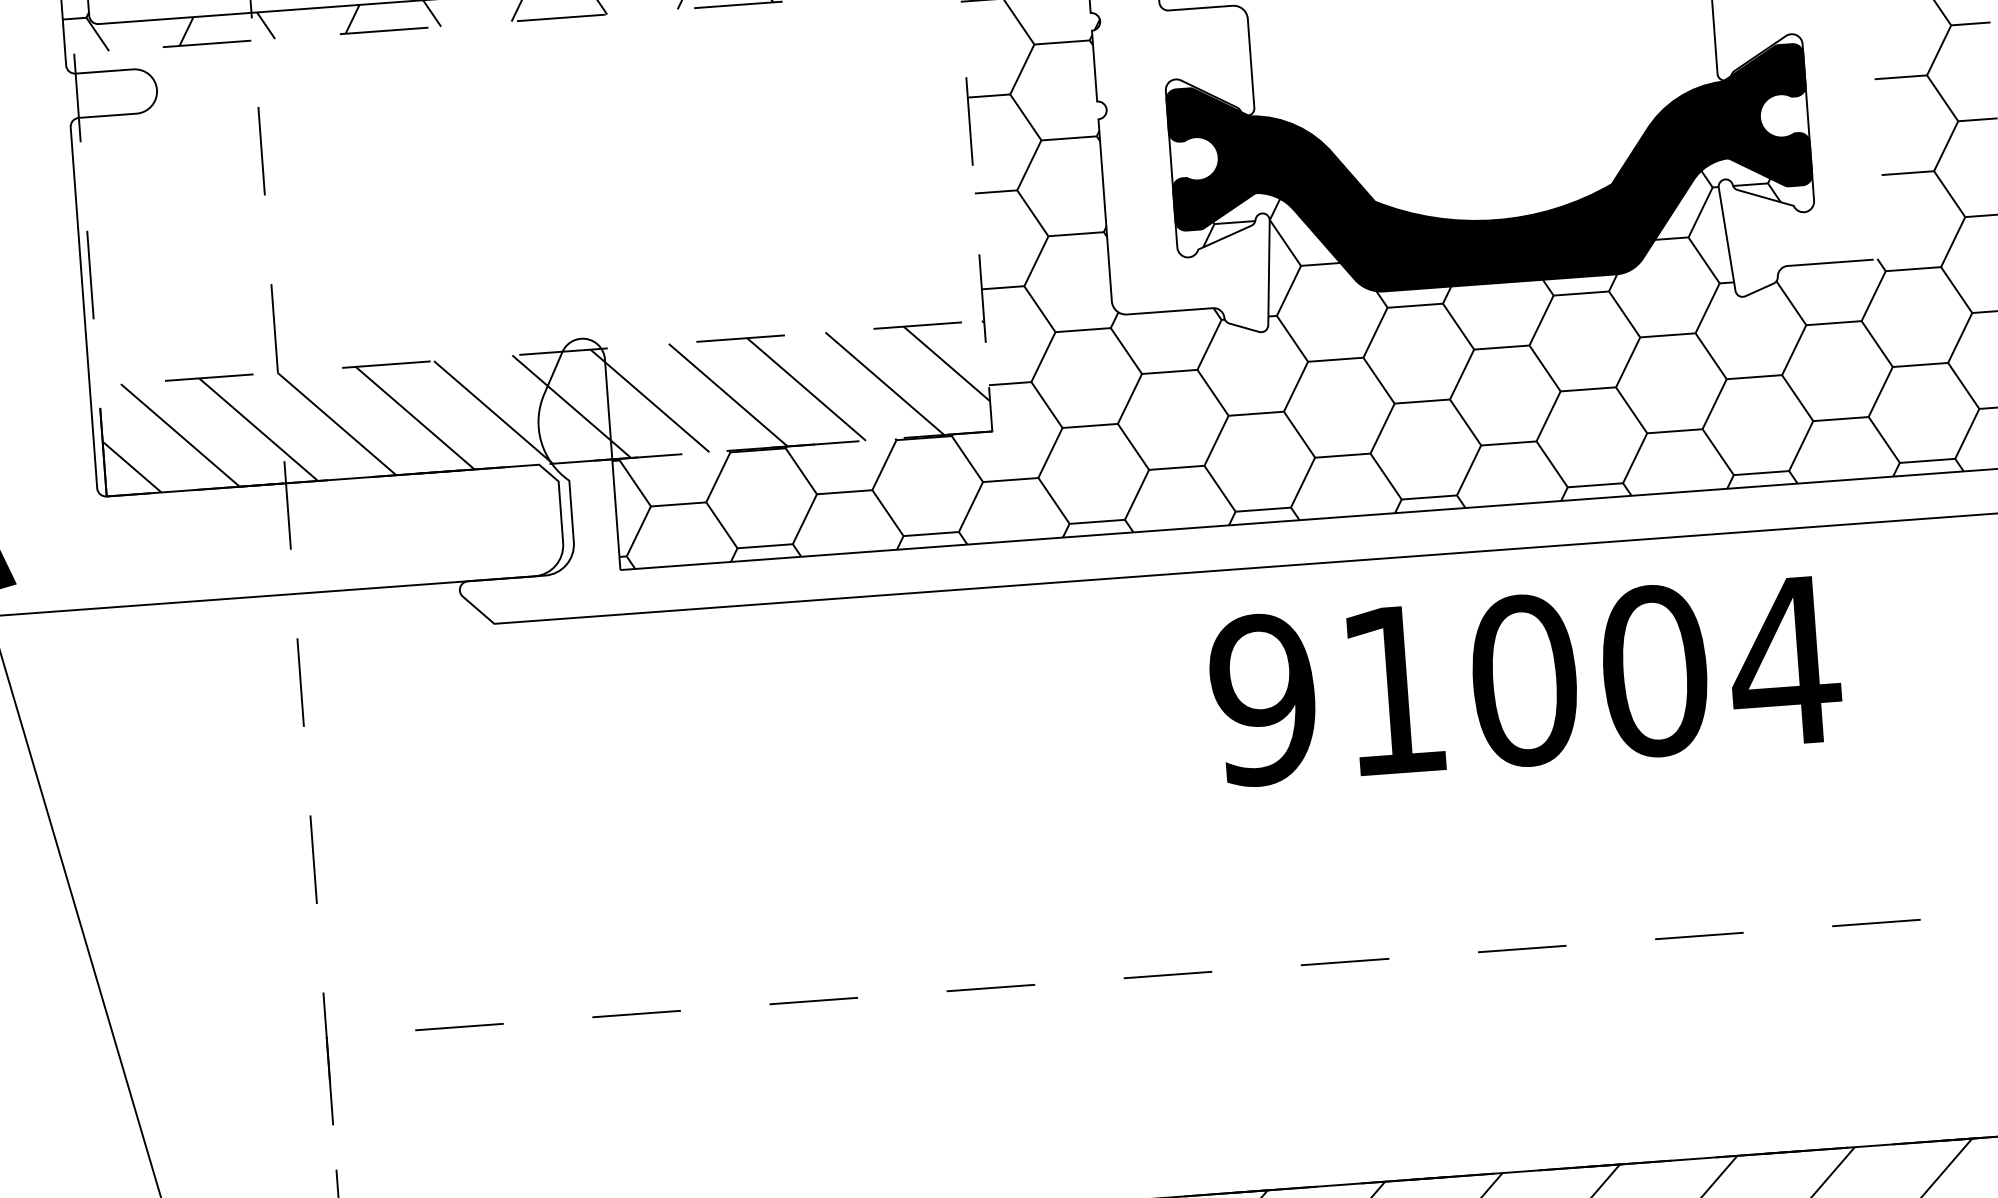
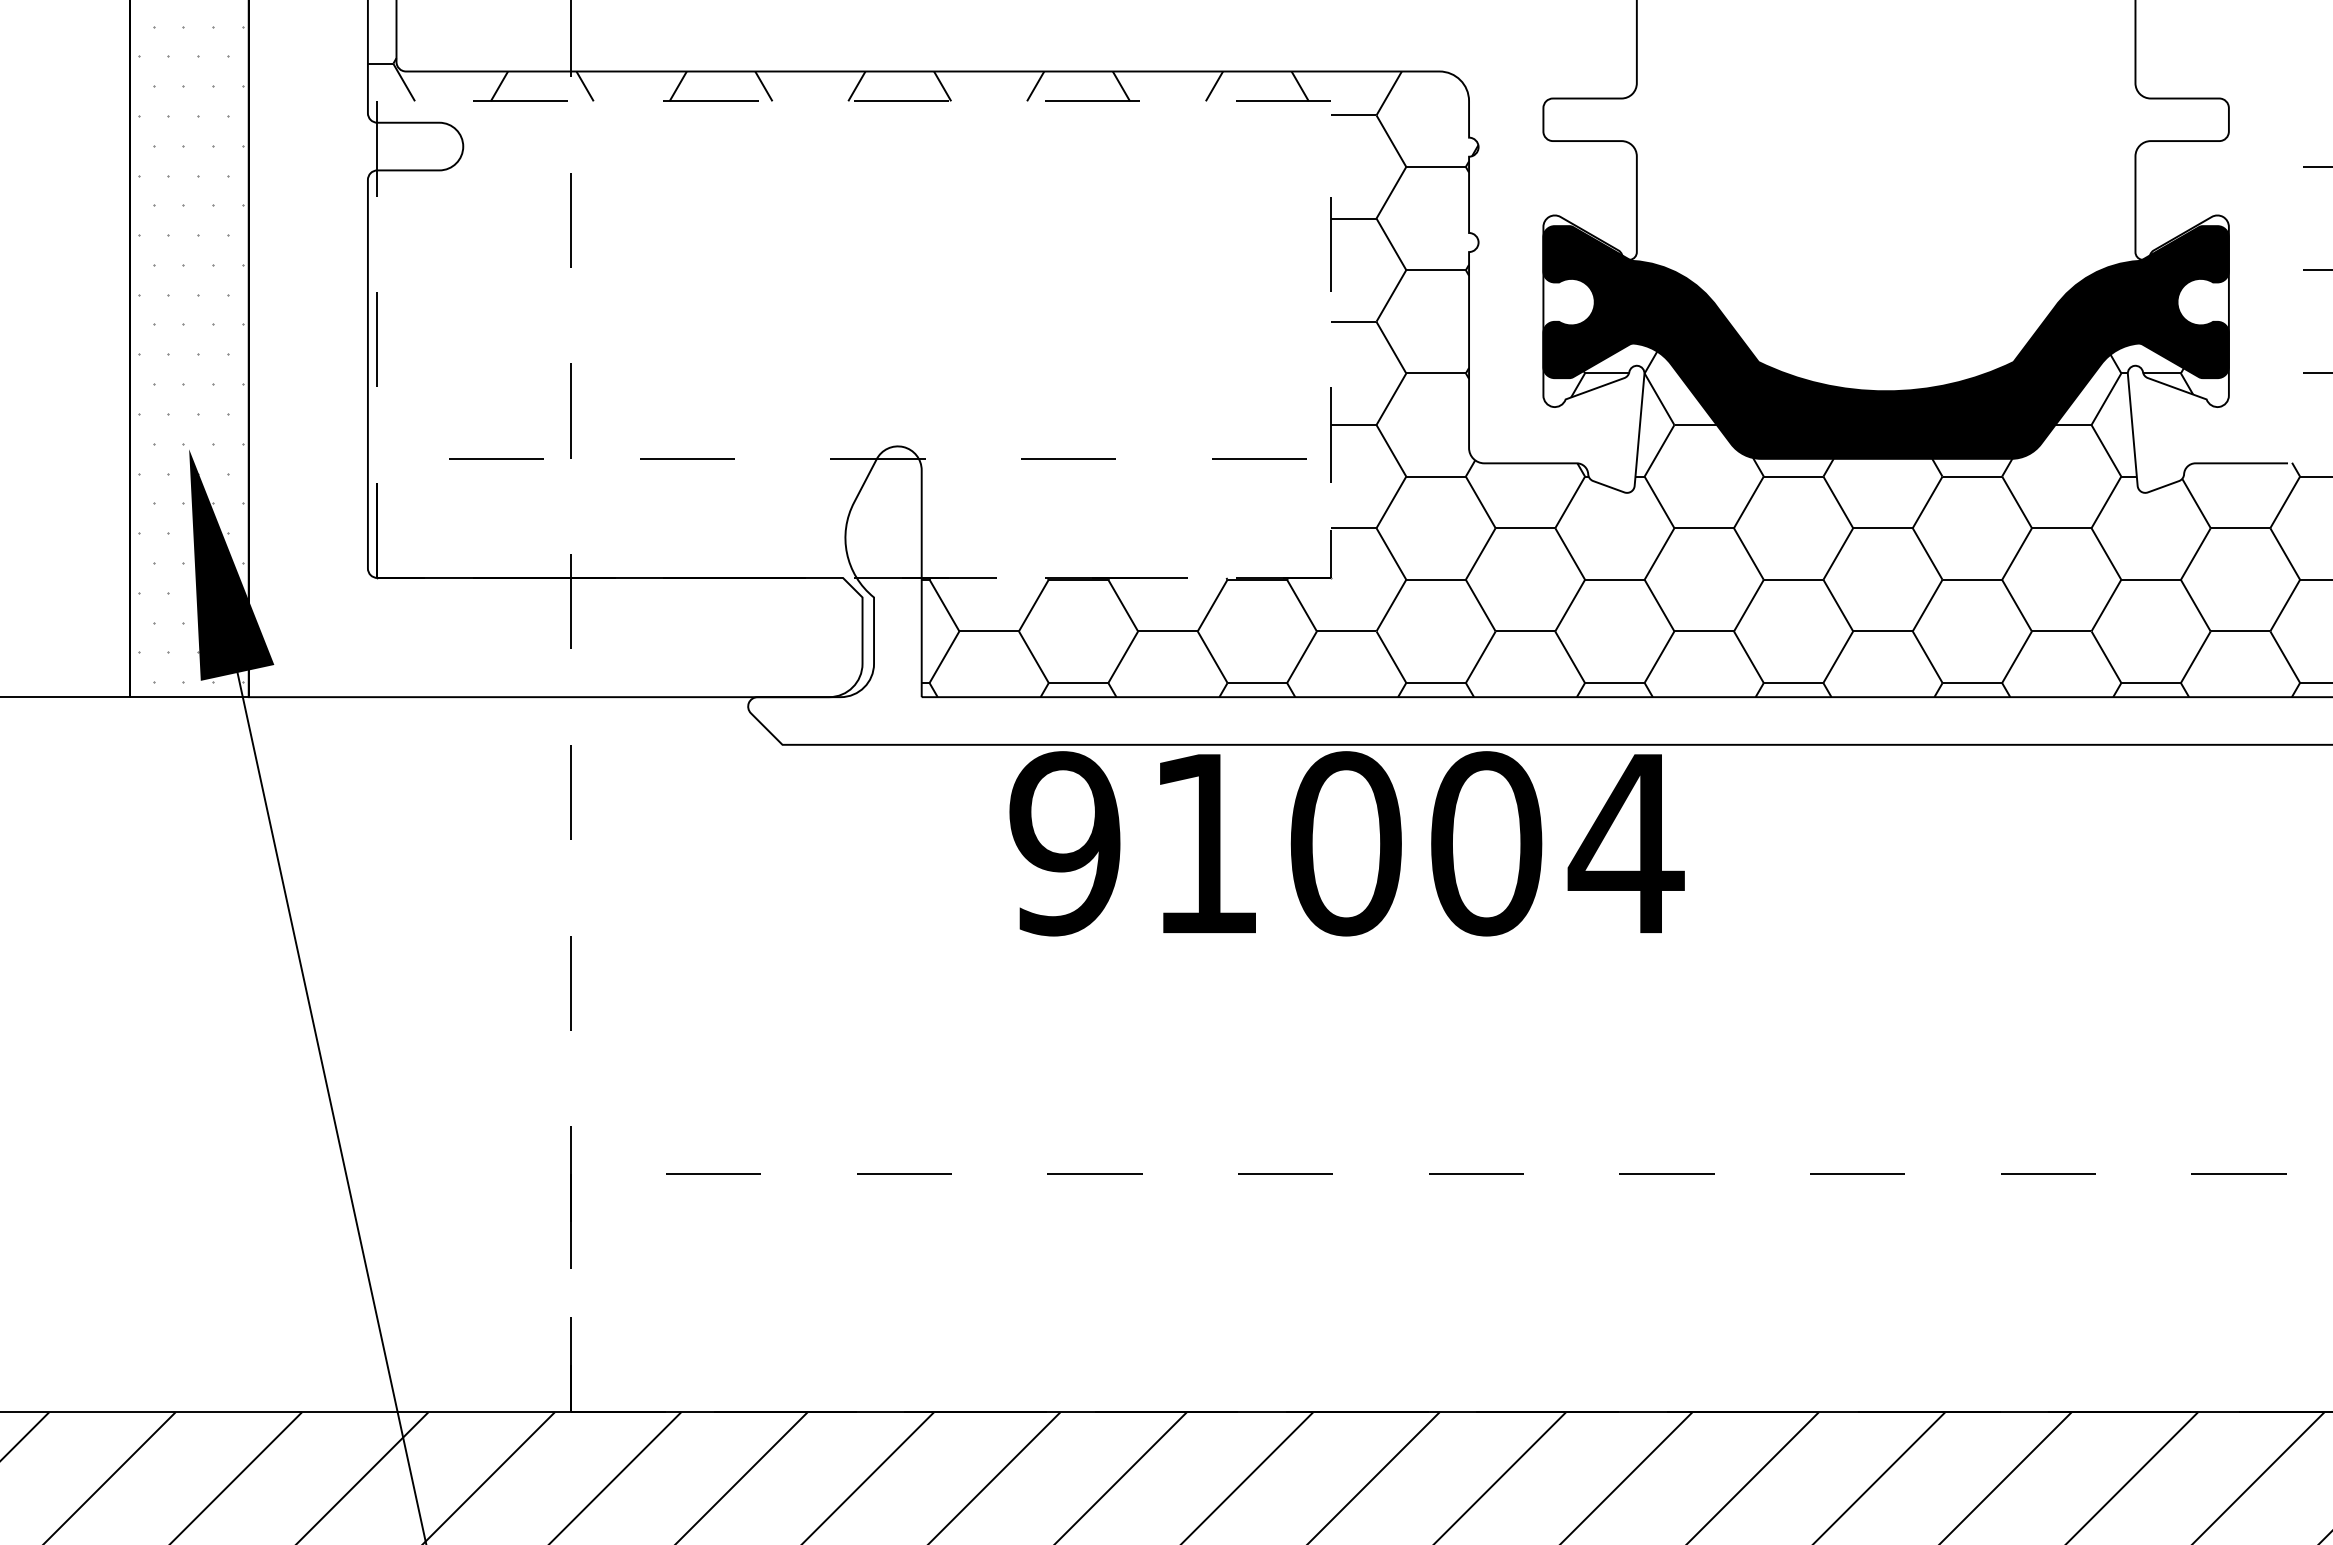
hatch: (544, 407) -> (853, 517), removed
text: (1524, 680) -> (1346, 843), moved

